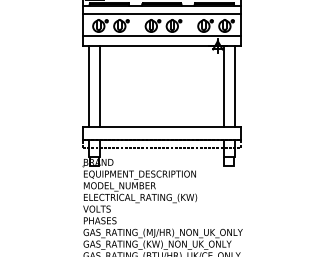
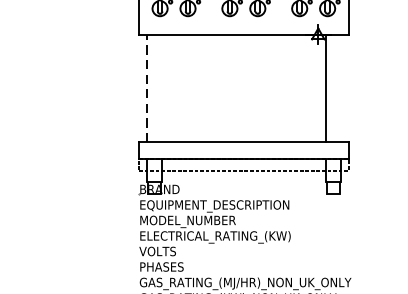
line: (161, 36) -> (243, 22), removed
line: (88, 85) -> (146, 87), solid -> dashed
line: (99, 85) -> (161, 87), removed
line: (234, 85) -> (340, 87), removed

